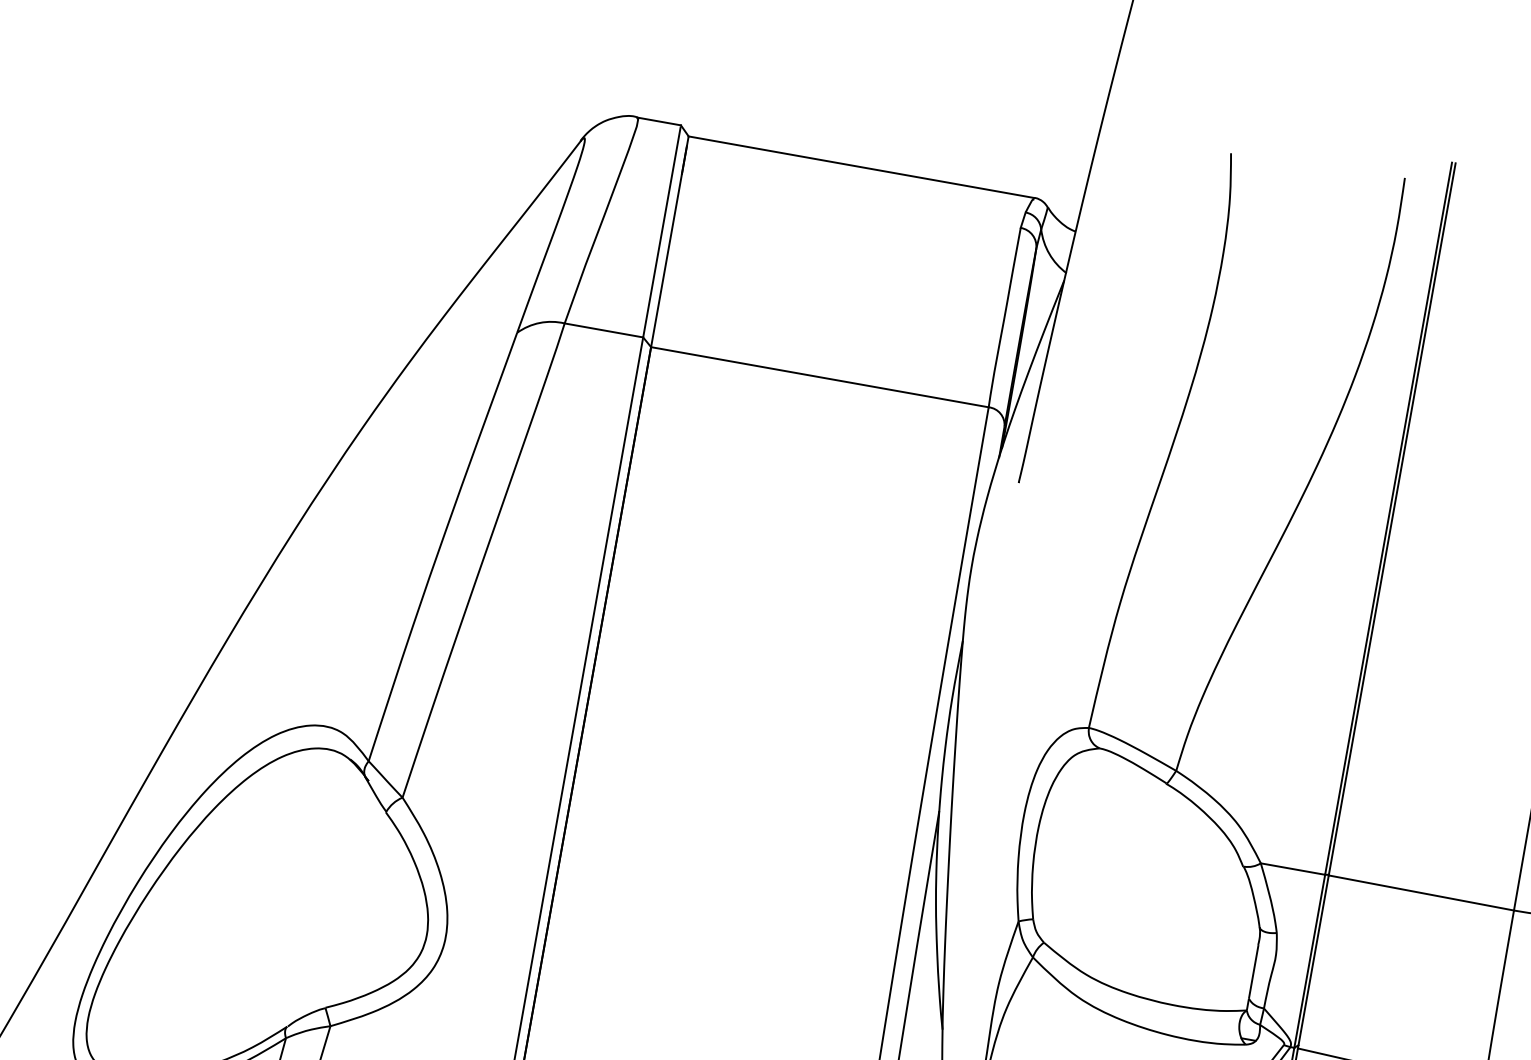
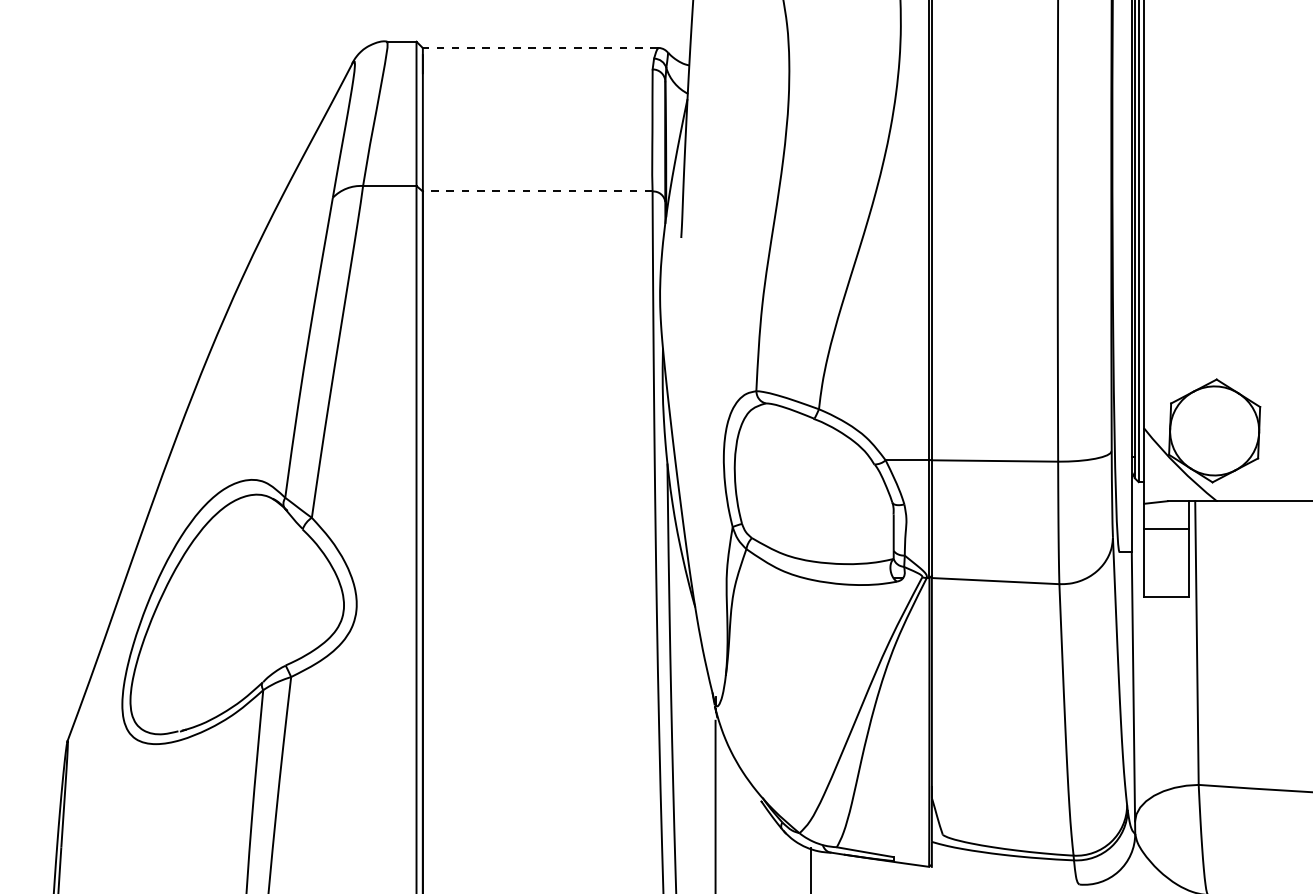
line: (861, 167) -> (540, 48), solid -> dashed
line: (819, 377) -> (537, 191), solid -> dashed

